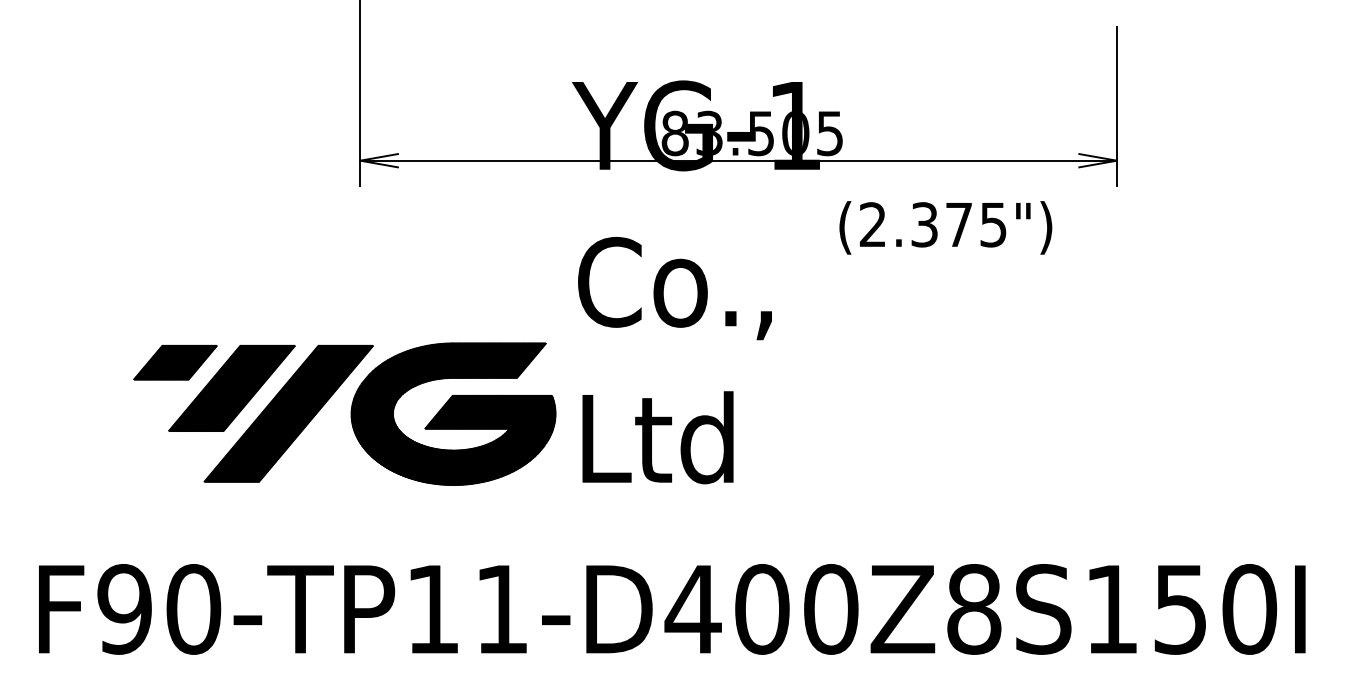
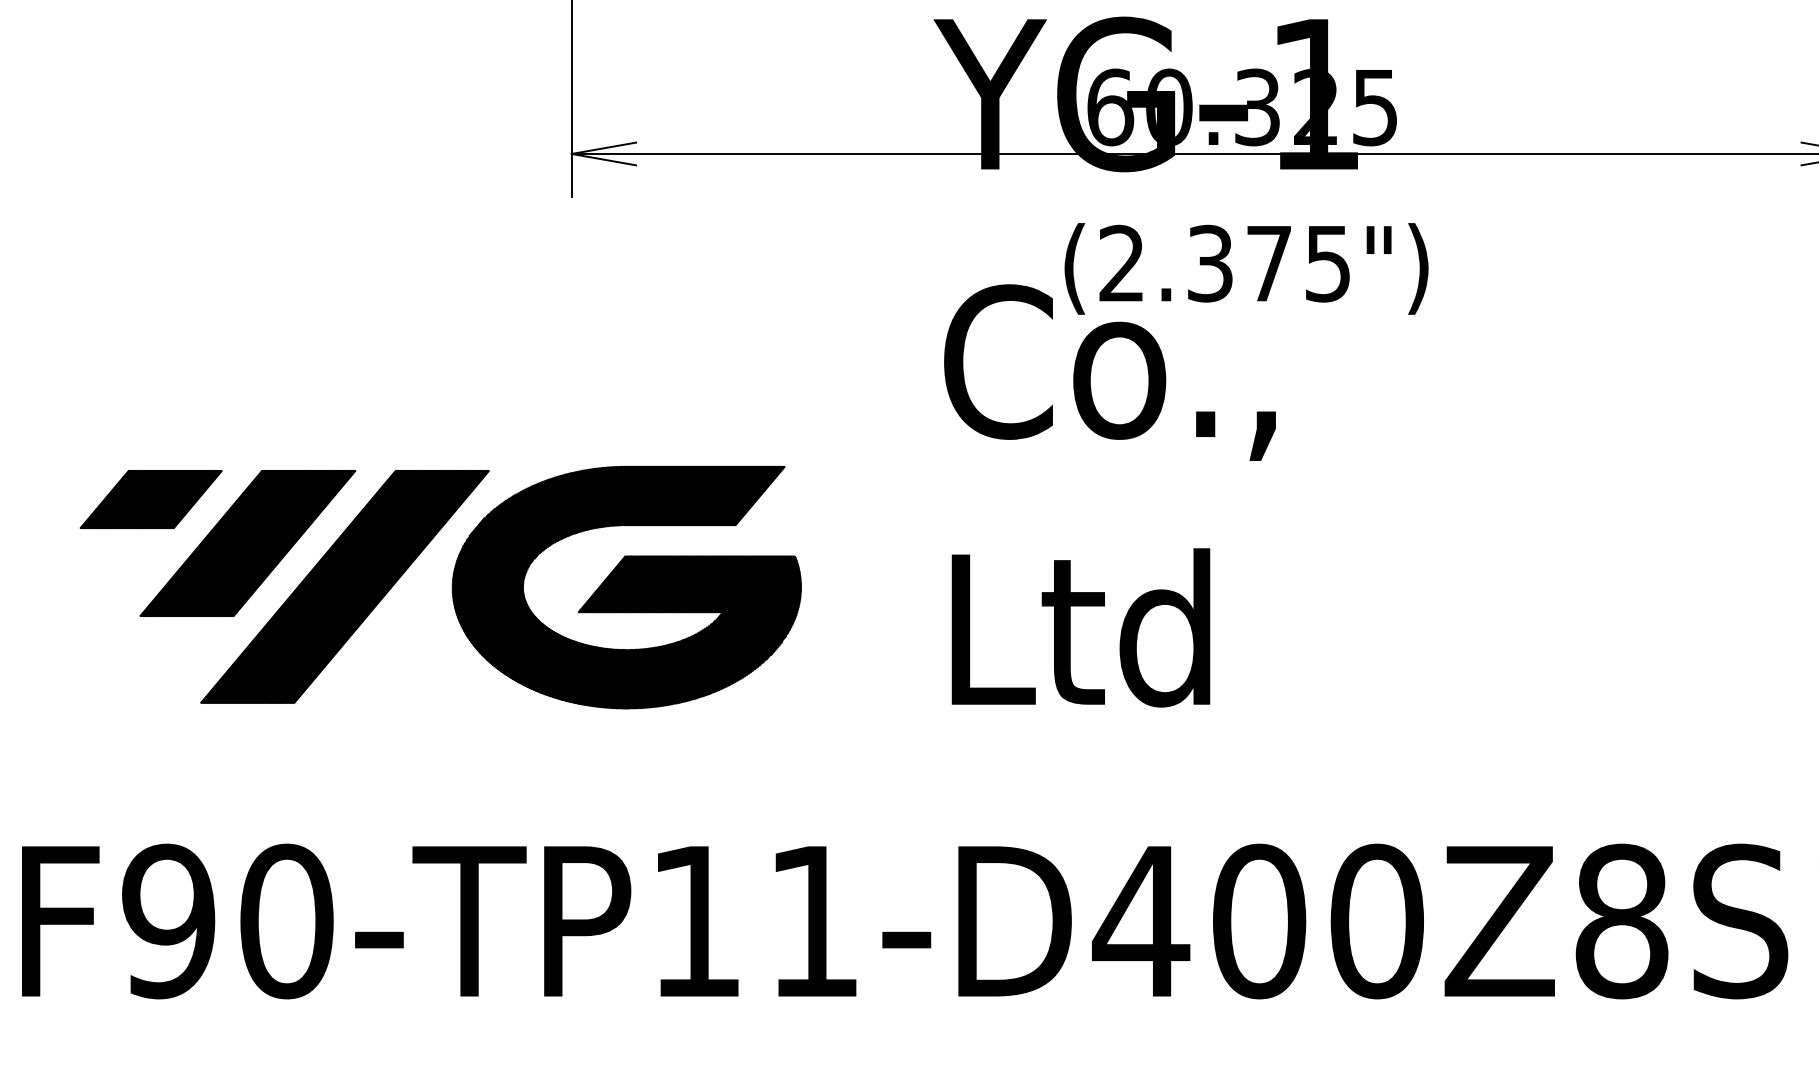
text: (735, 133) -> (1213, 107), 83.505 -> 60.325
text: (945, 227) -> (1245, 268), moved
part: (344, 413) -> (440, 586), moved

